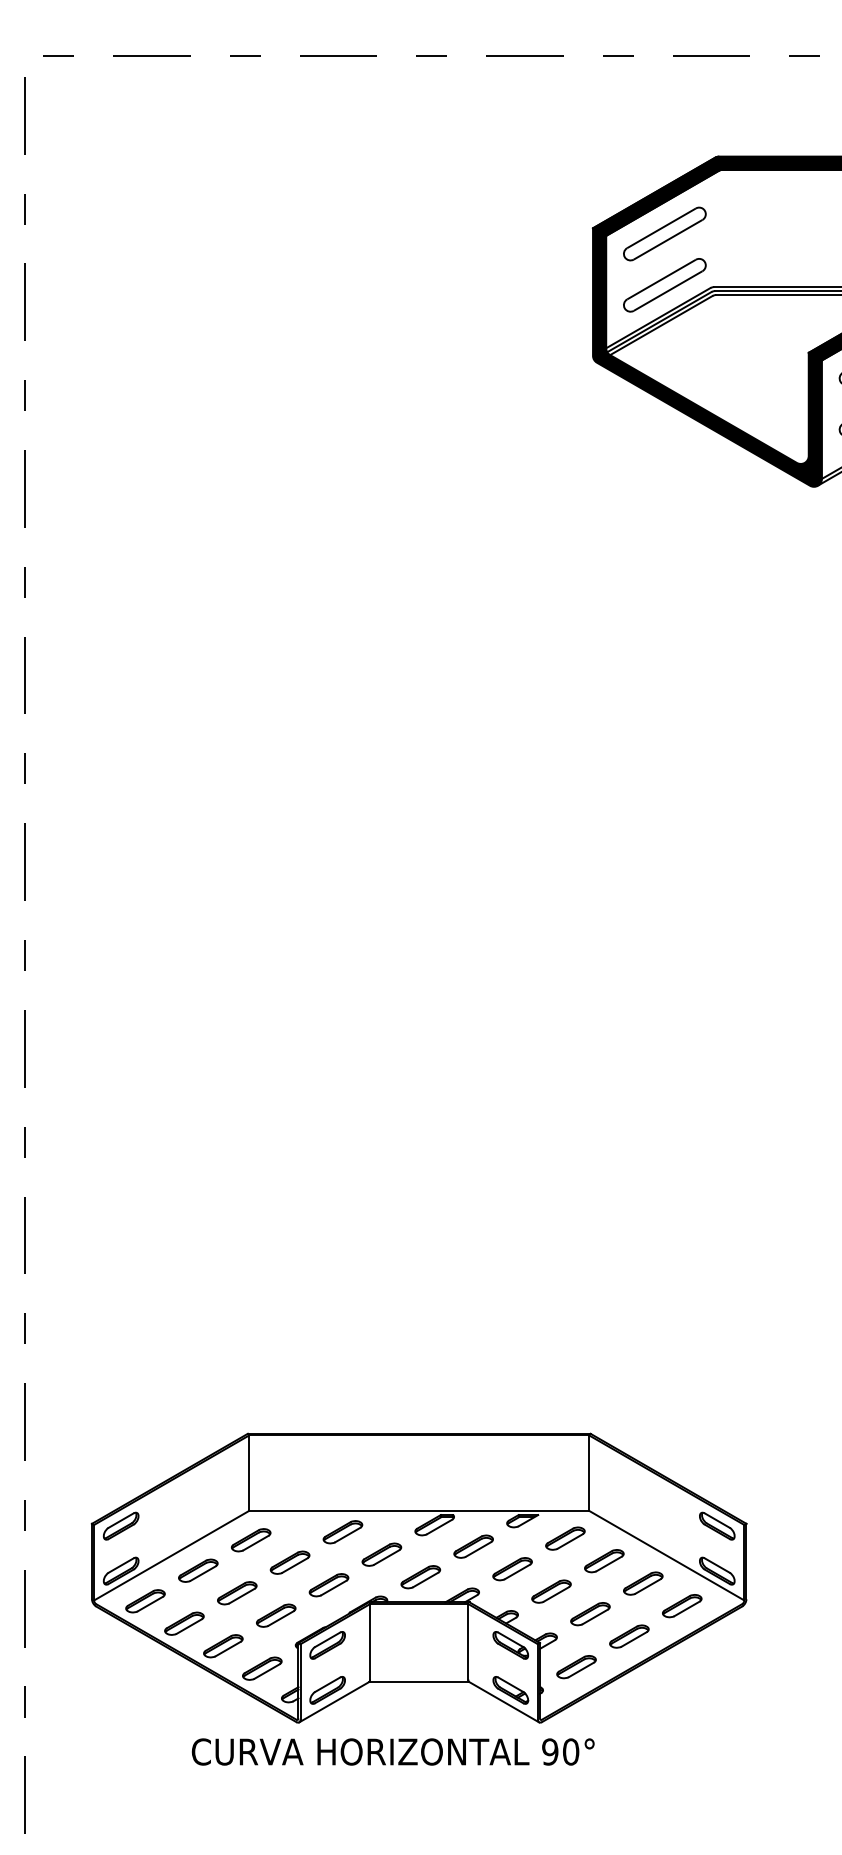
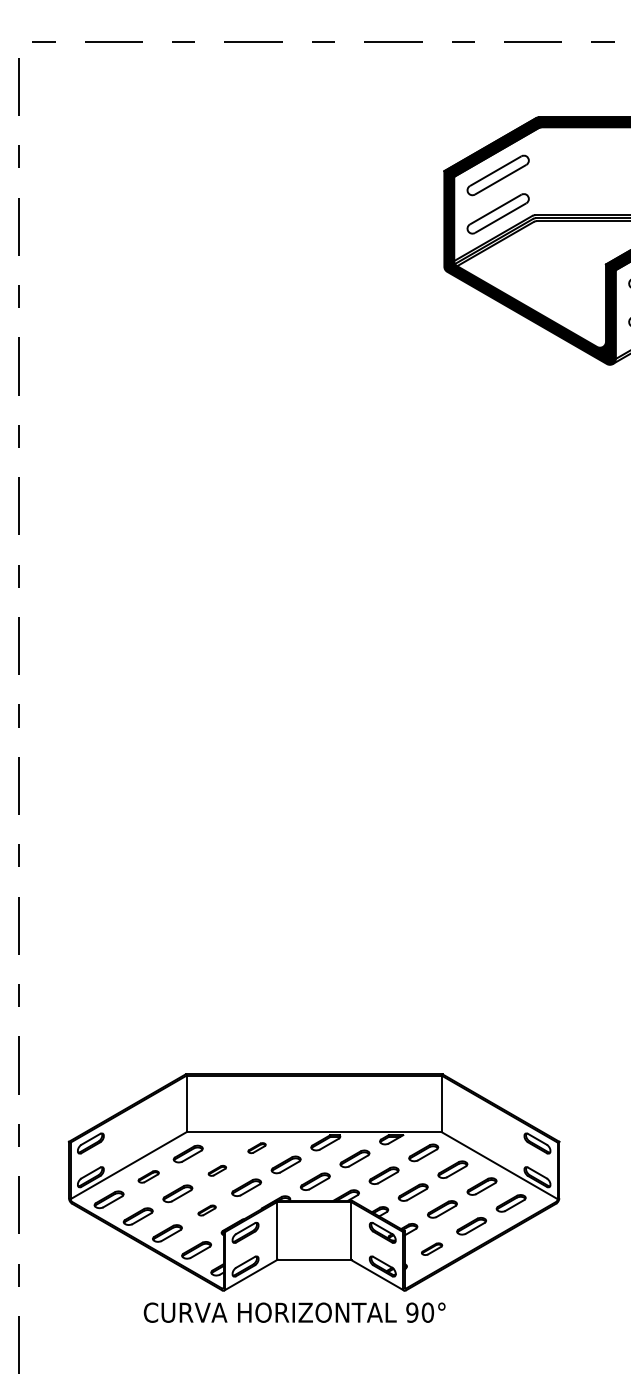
part: (342, 1532) -> (256, 1148), size x0.6
part: (289, 1562) -> (216, 1170), size x0.6
part: (198, 1570) -> (148, 1176), size x0.7
part: (276, 1615) -> (207, 1210), size x0.6
part: (576, 1667) -> (432, 1249), size x0.7

